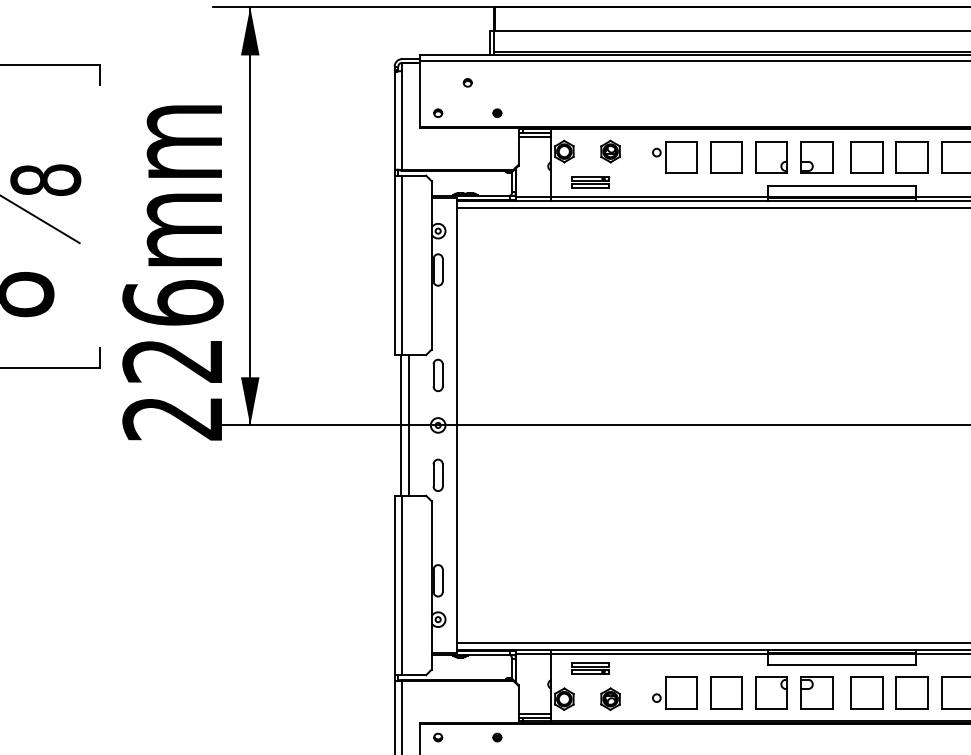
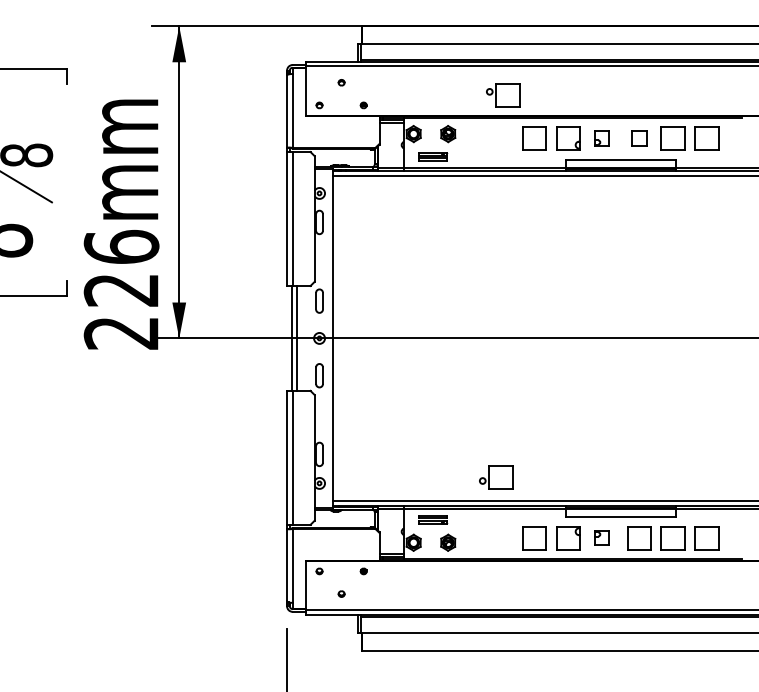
part: (675, 157) -> (503, 95), moved
part: (815, 157) -> (601, 138), size x0.6
part: (866, 157) -> (639, 138), size x0.6
part: (675, 693) -> (496, 477), moved
part: (815, 693) -> (601, 538), size x0.6

